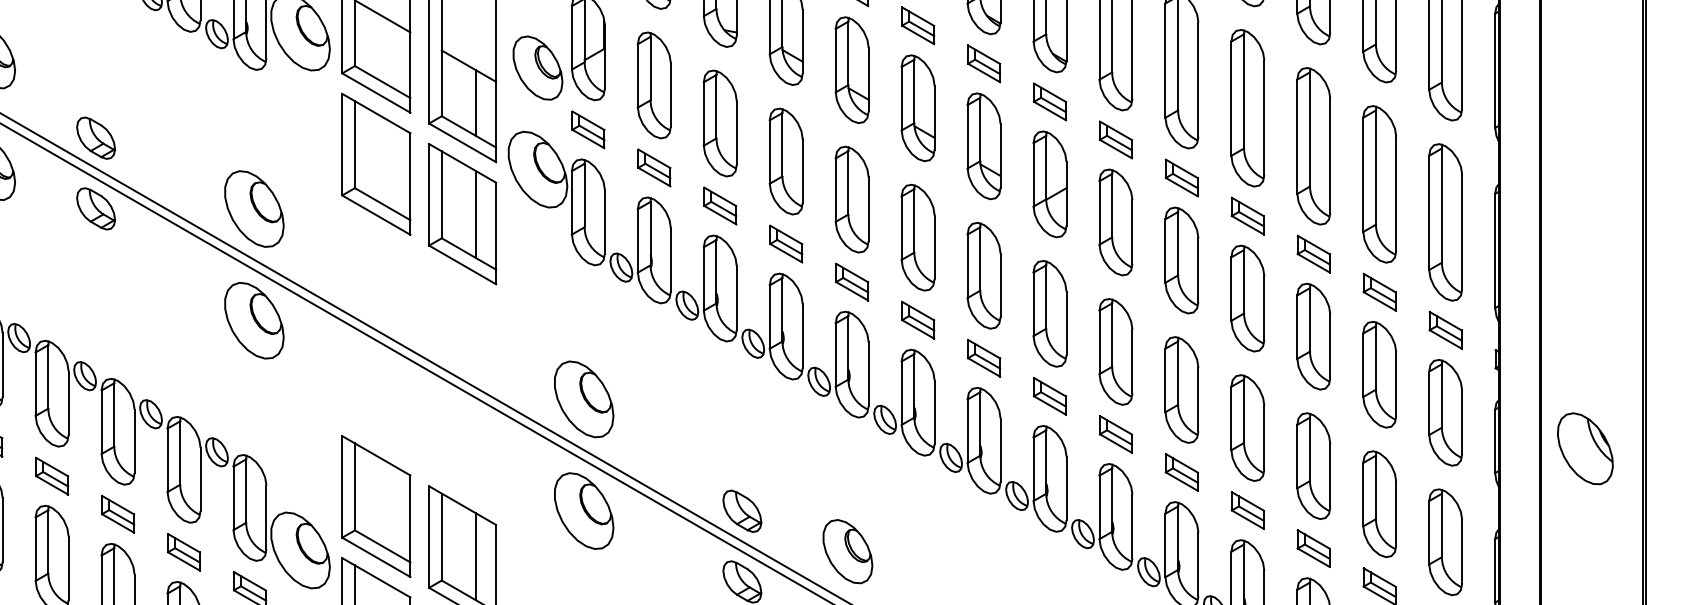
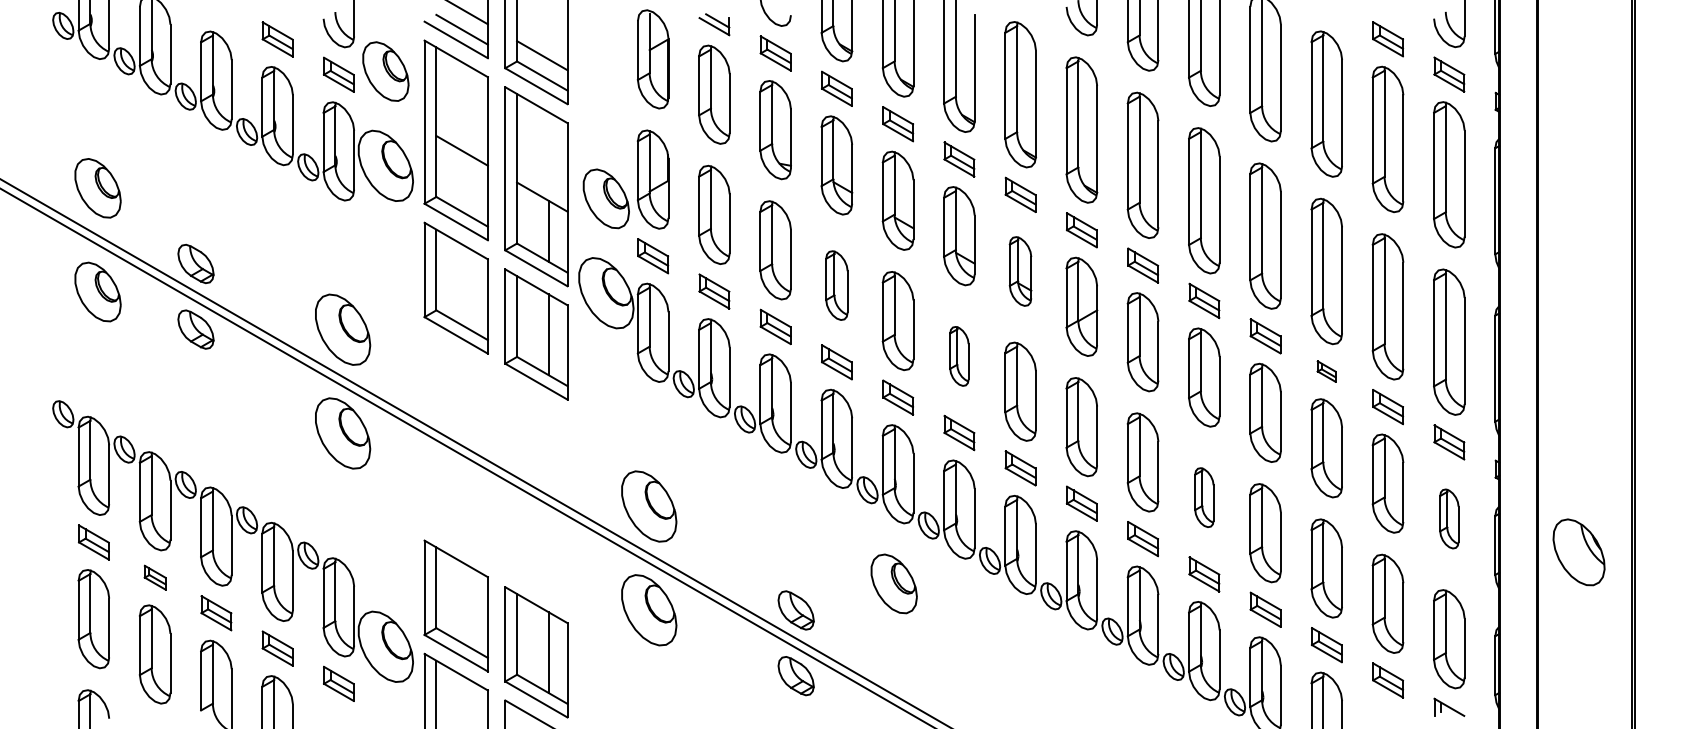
part: (983, 146) -> (1020, 271), size x0.7
part: (785, 161) -> (836, 285), size x0.7
part: (918, 237) -> (959, 356), size x0.6
part: (1313, 253) -> (1326, 371), size x0.6
part: (1182, 389) -> (1204, 497), size x0.6
part: (1445, 412) -> (1449, 518), size x0.6
part: (52, 475) -> (155, 577), size x0.7
part: (847, 551) -> (893, 583), moved

